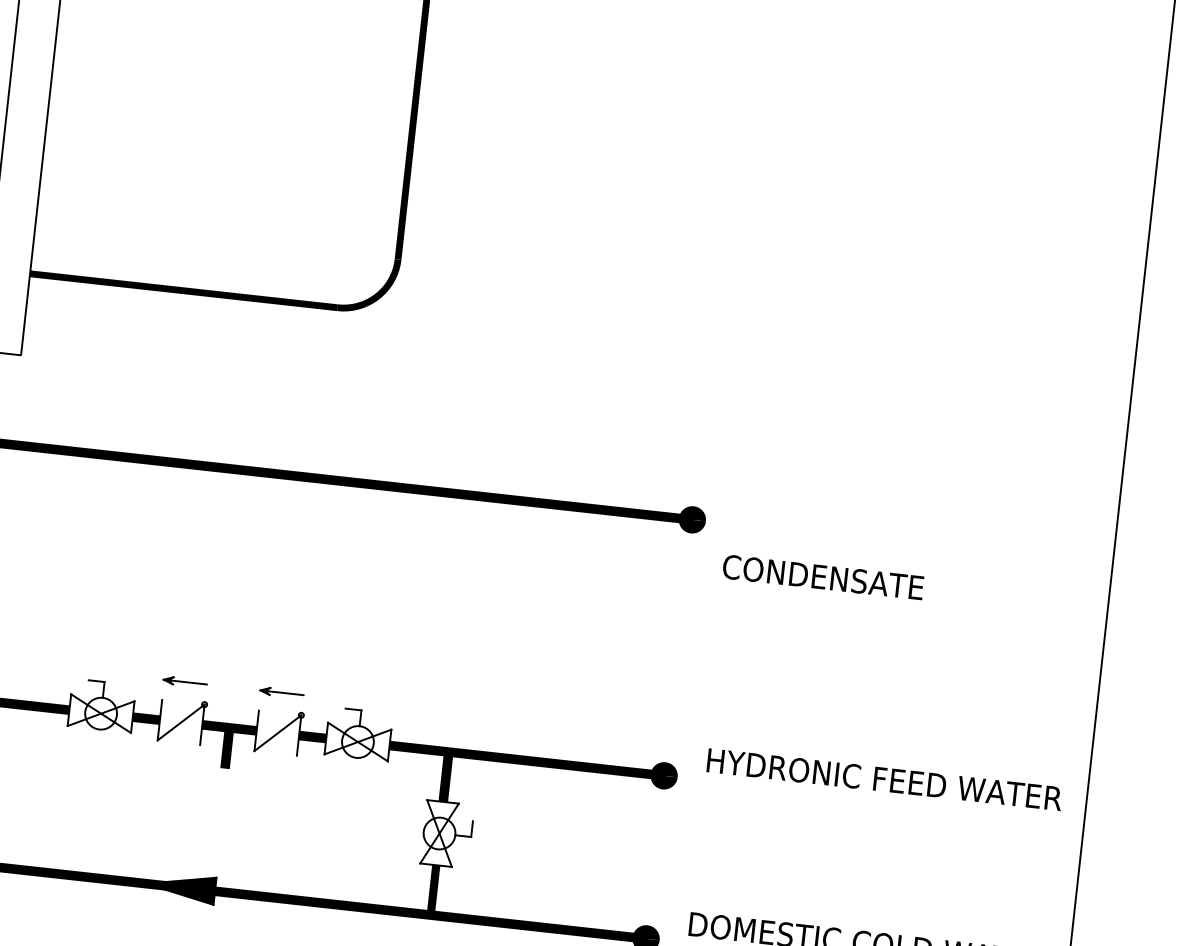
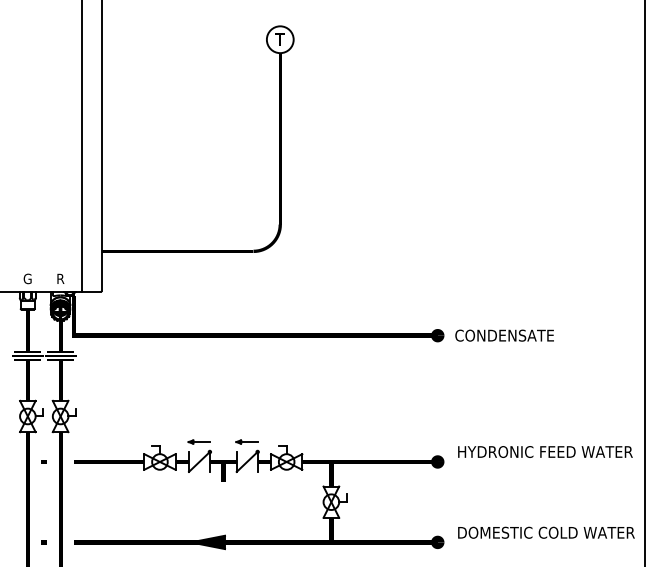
text: (823, 576) -> (504, 335), moved

